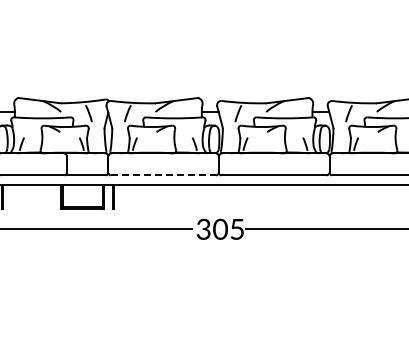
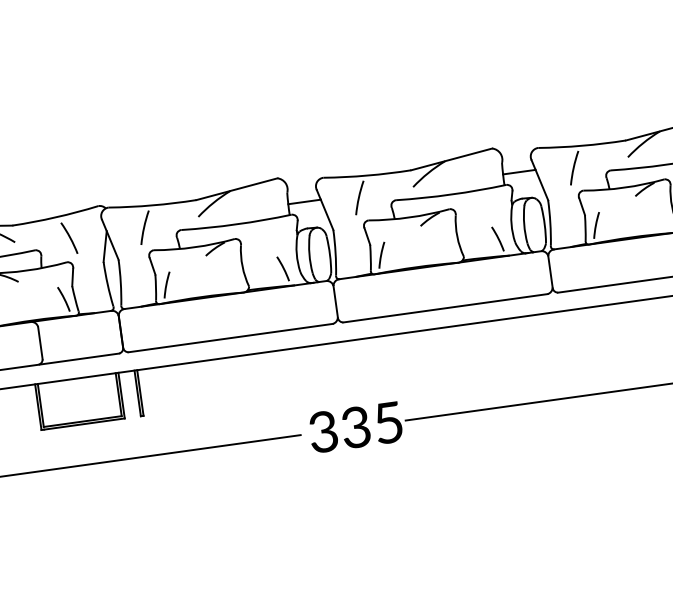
line: (163, 175) -> (230, 338), dashed -> solid
text: (220, 229) -> (356, 427), 305 -> 335

